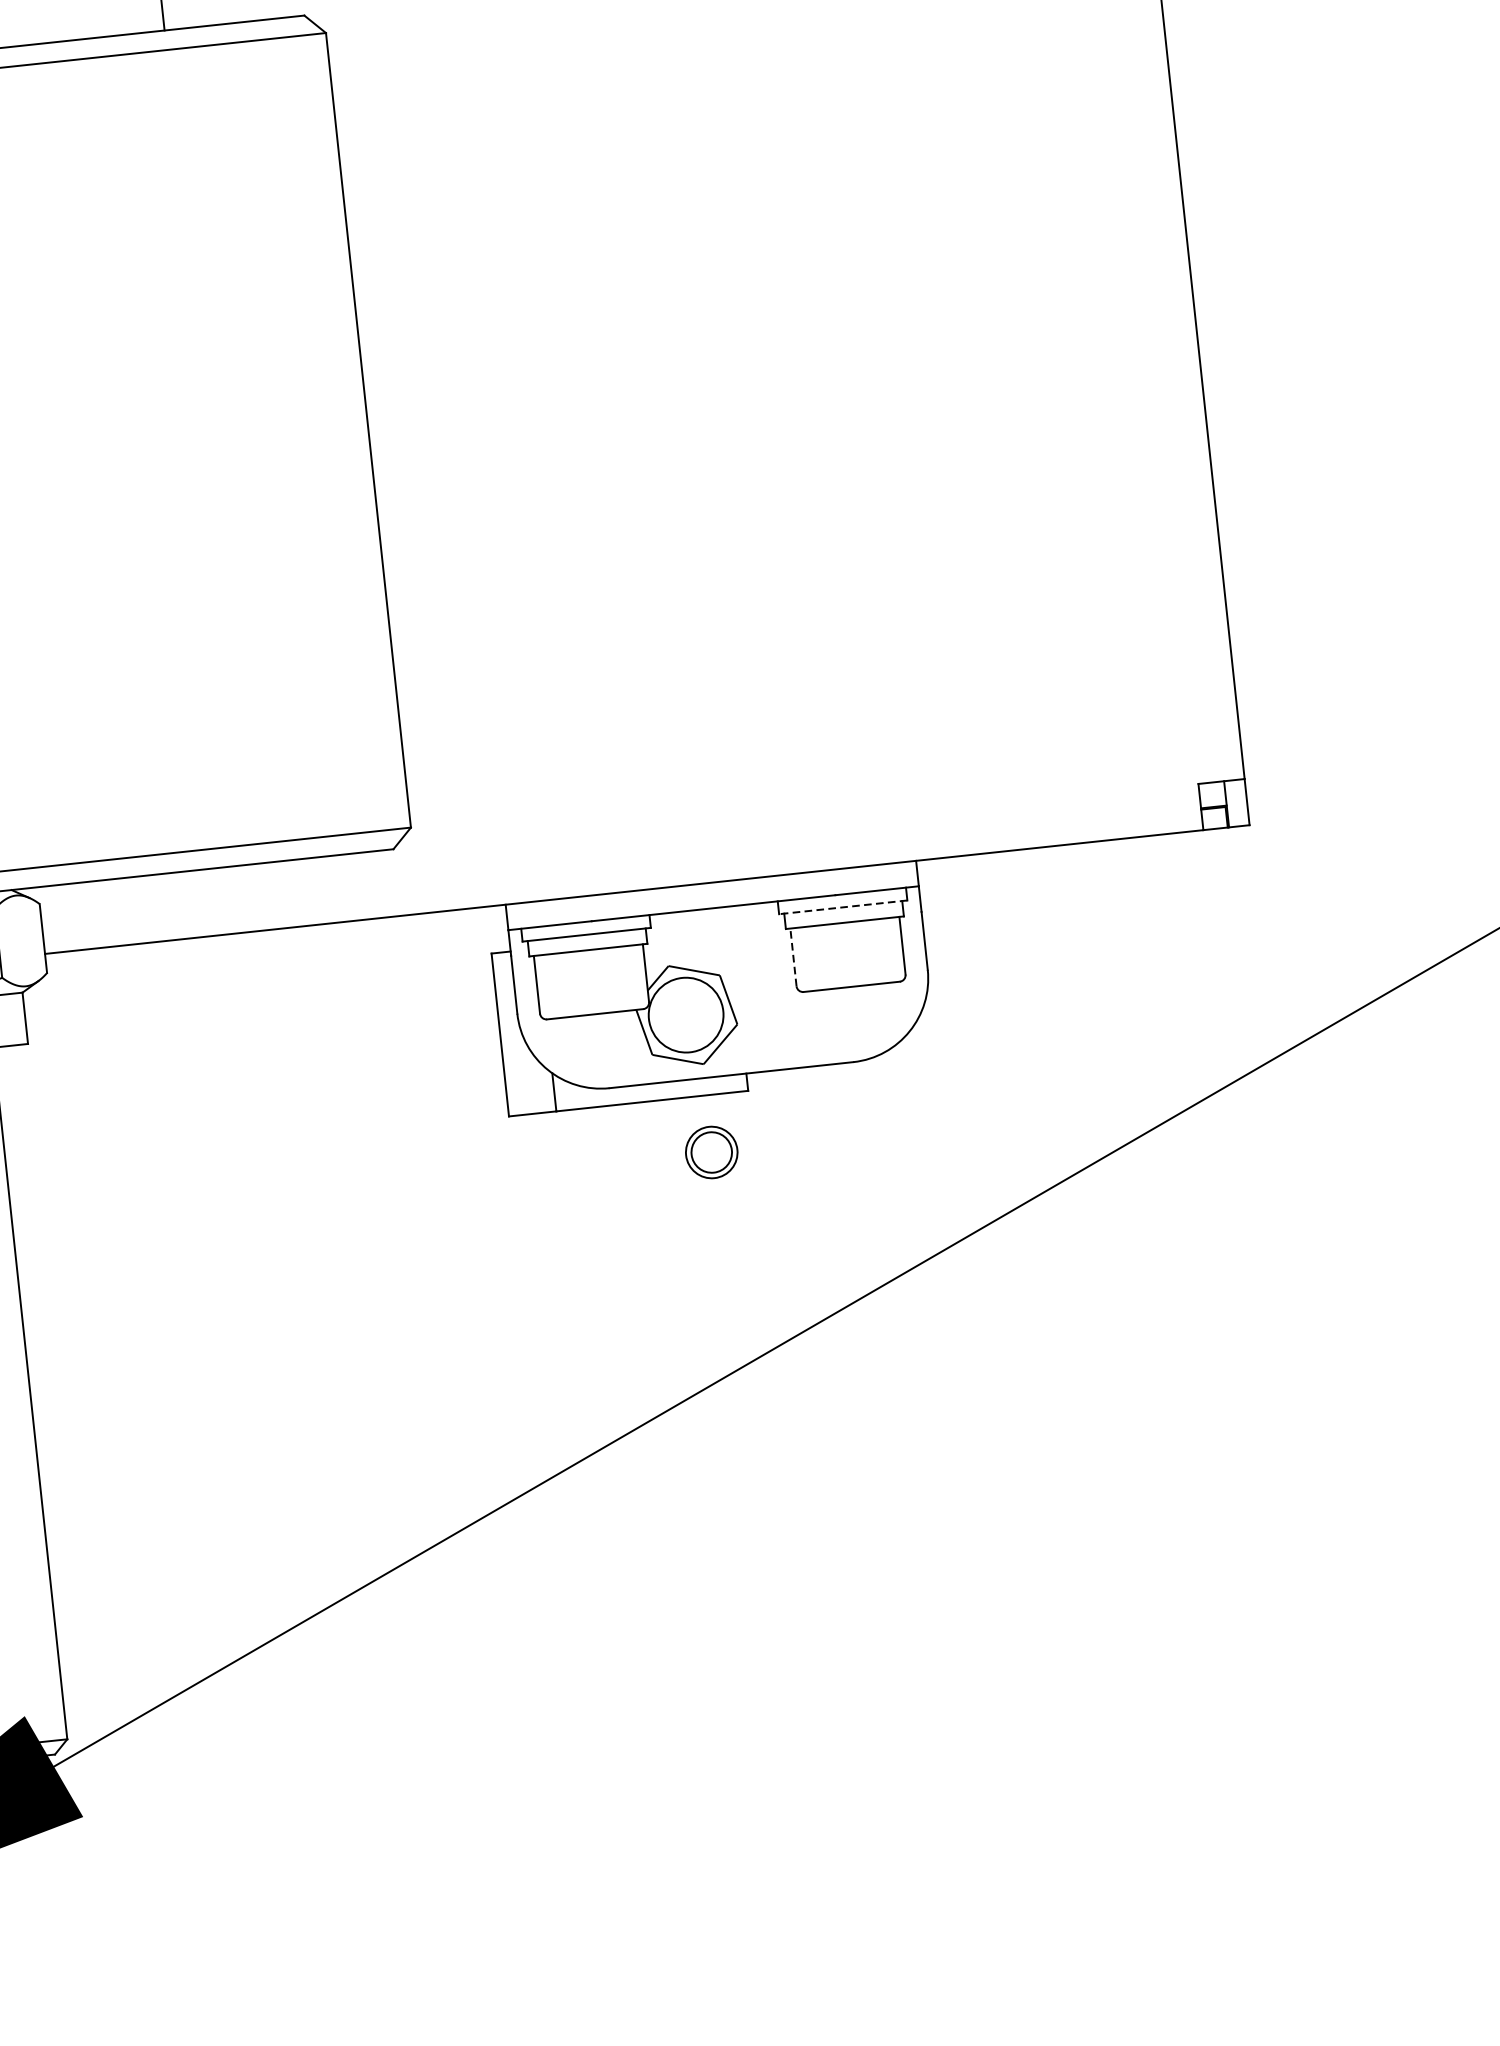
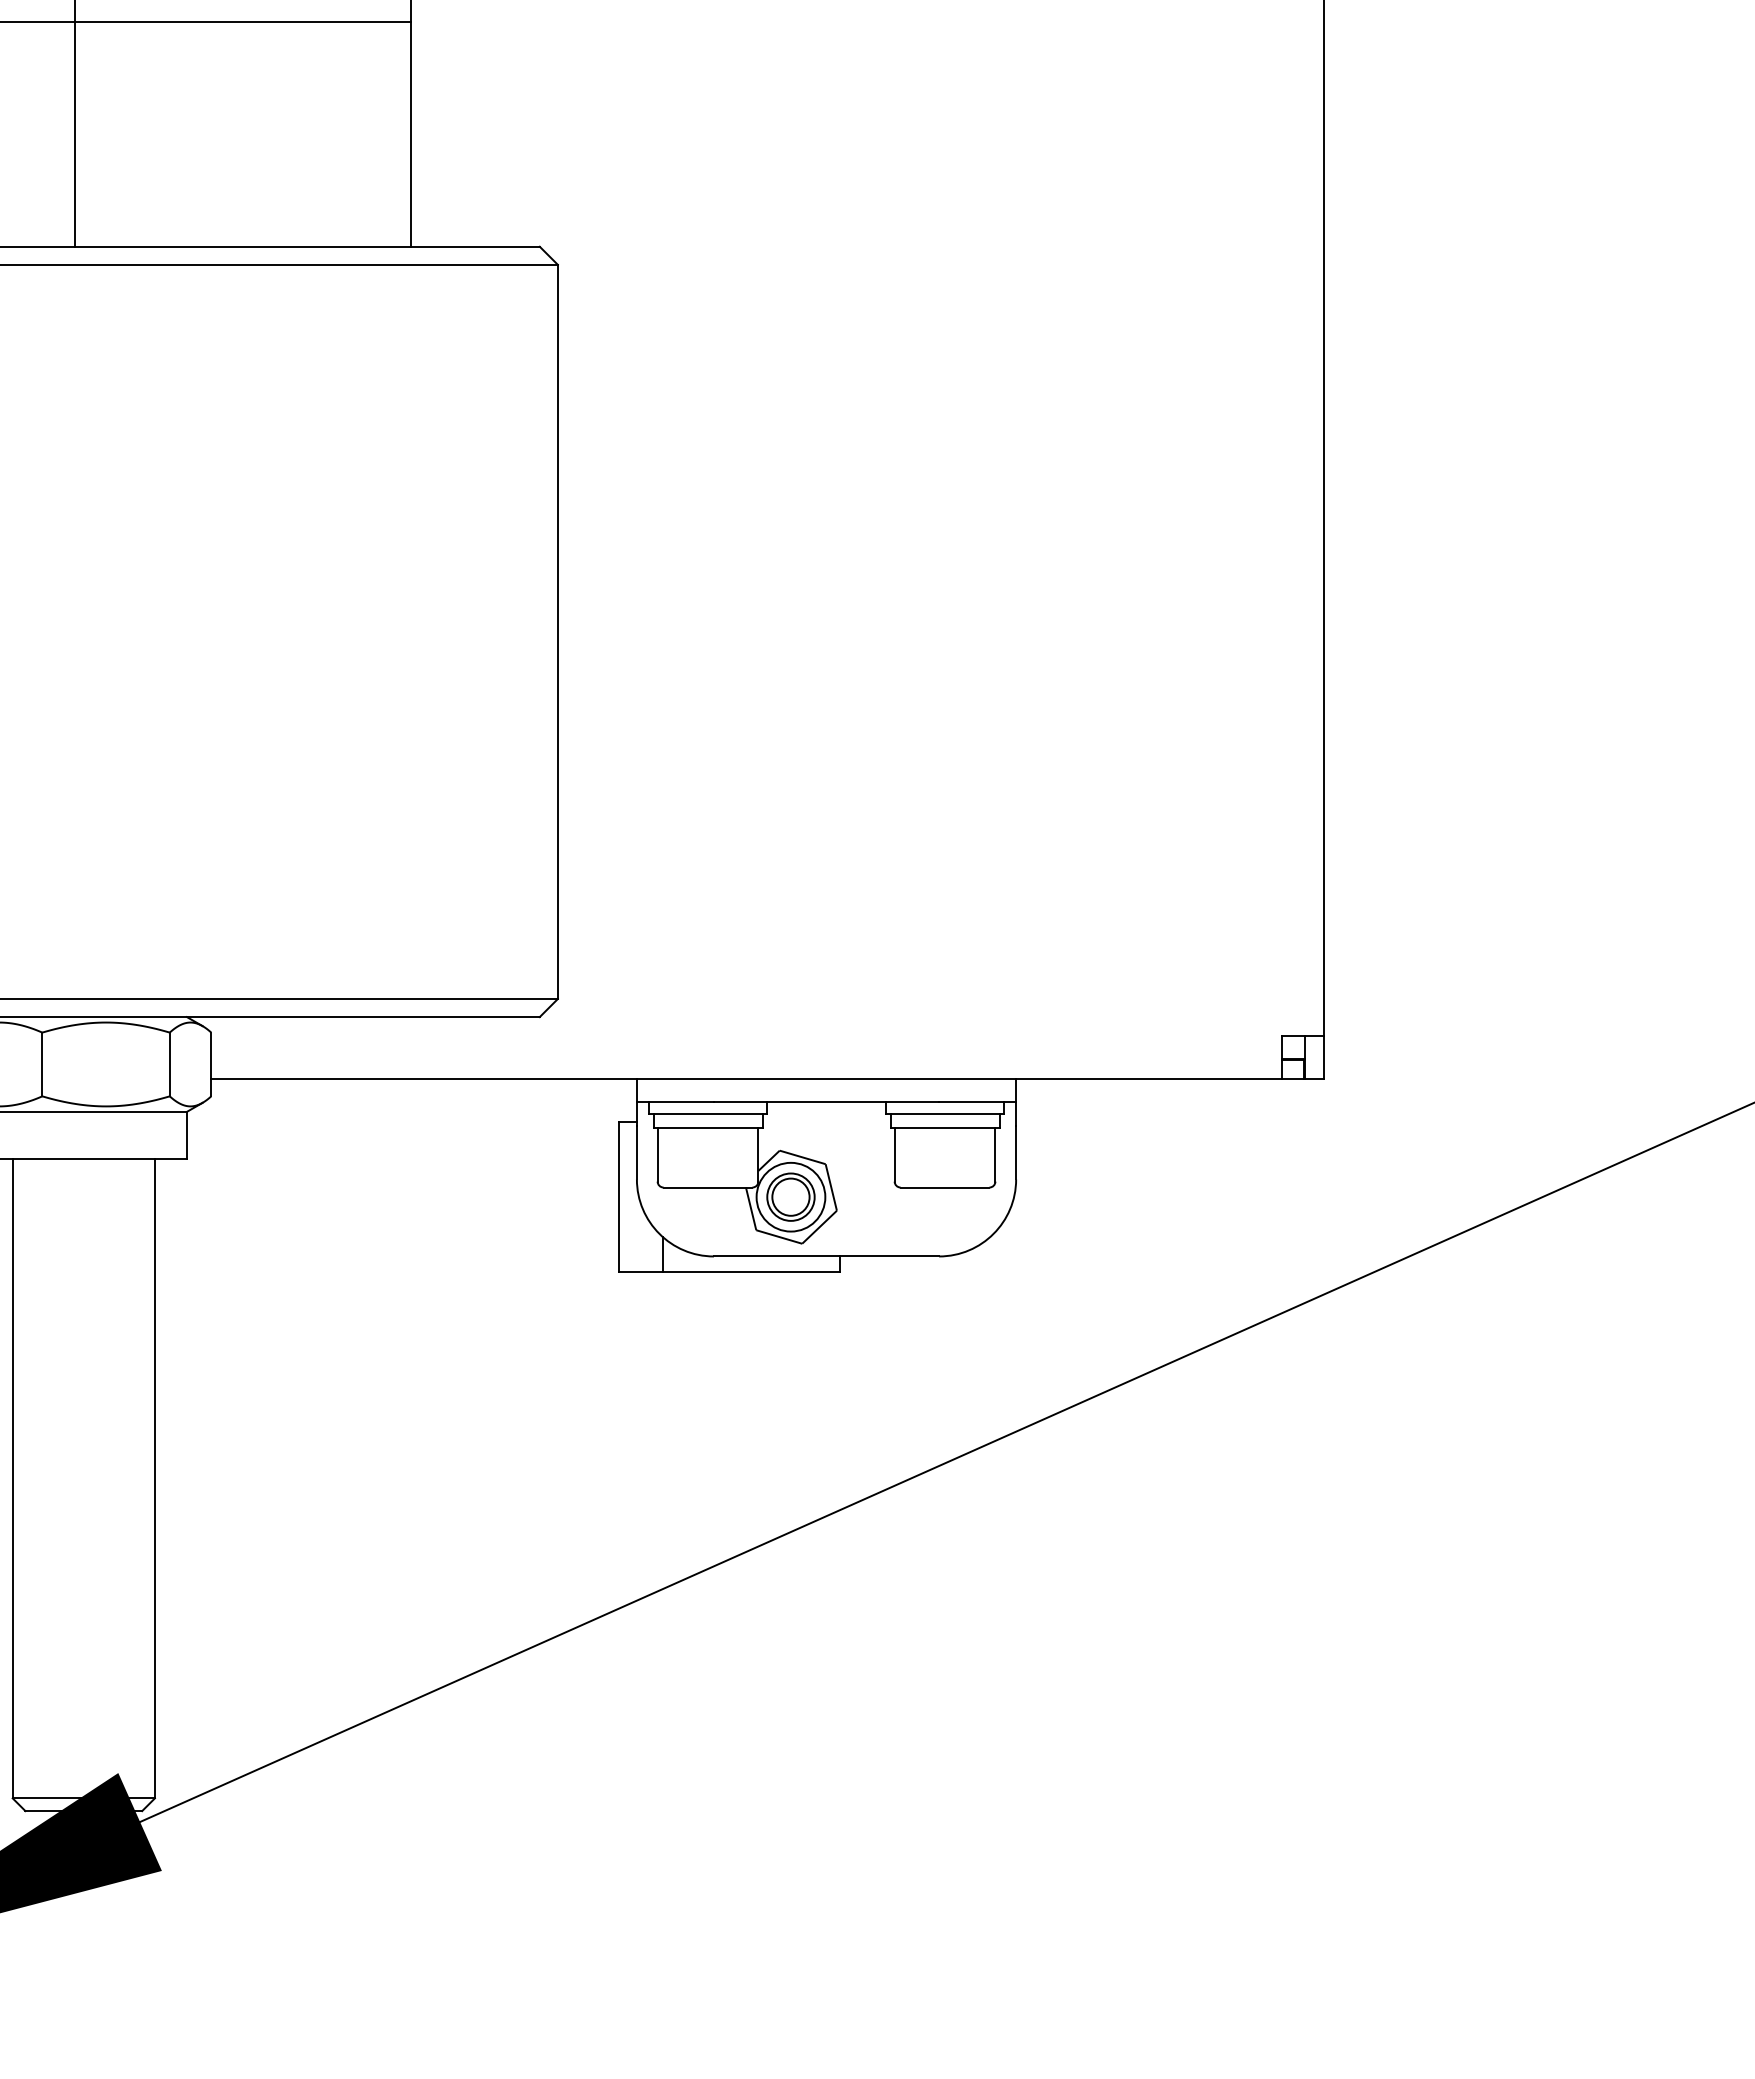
line: (842, 907) -> (944, 1114), dashed -> solid
line: (793, 956) -> (894, 1154), dashed -> solid
part: (711, 1151) -> (790, 1196), moved

